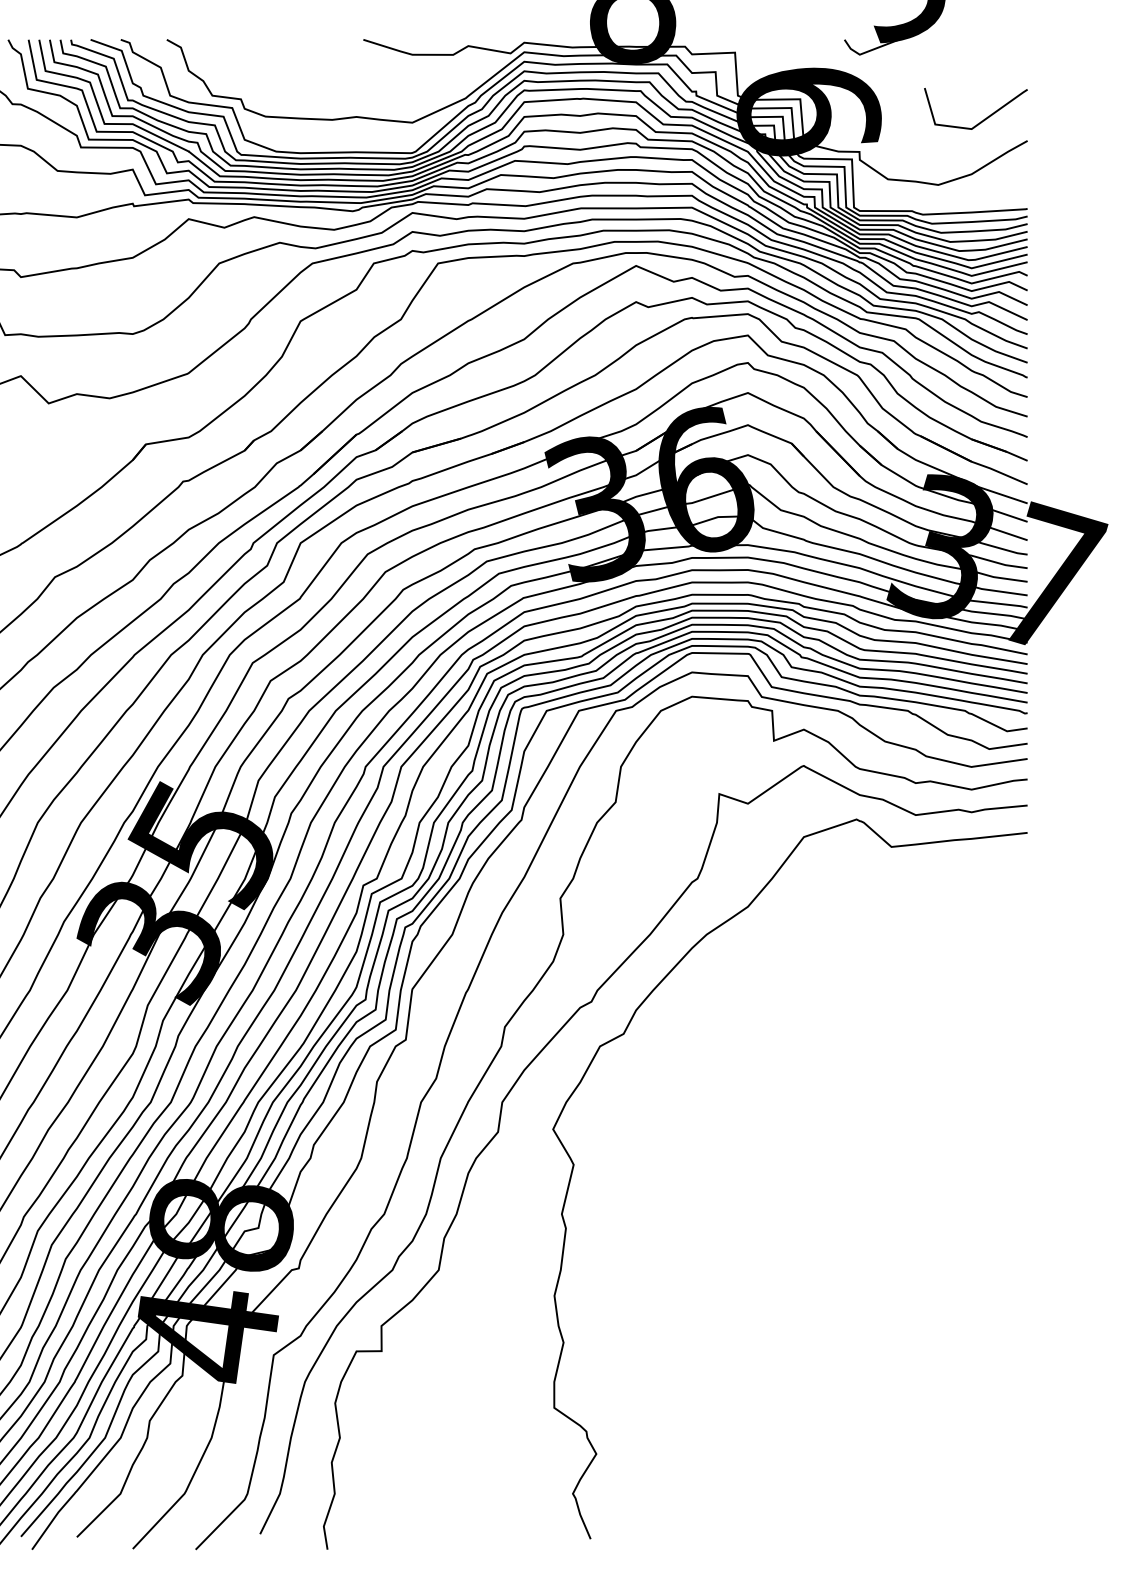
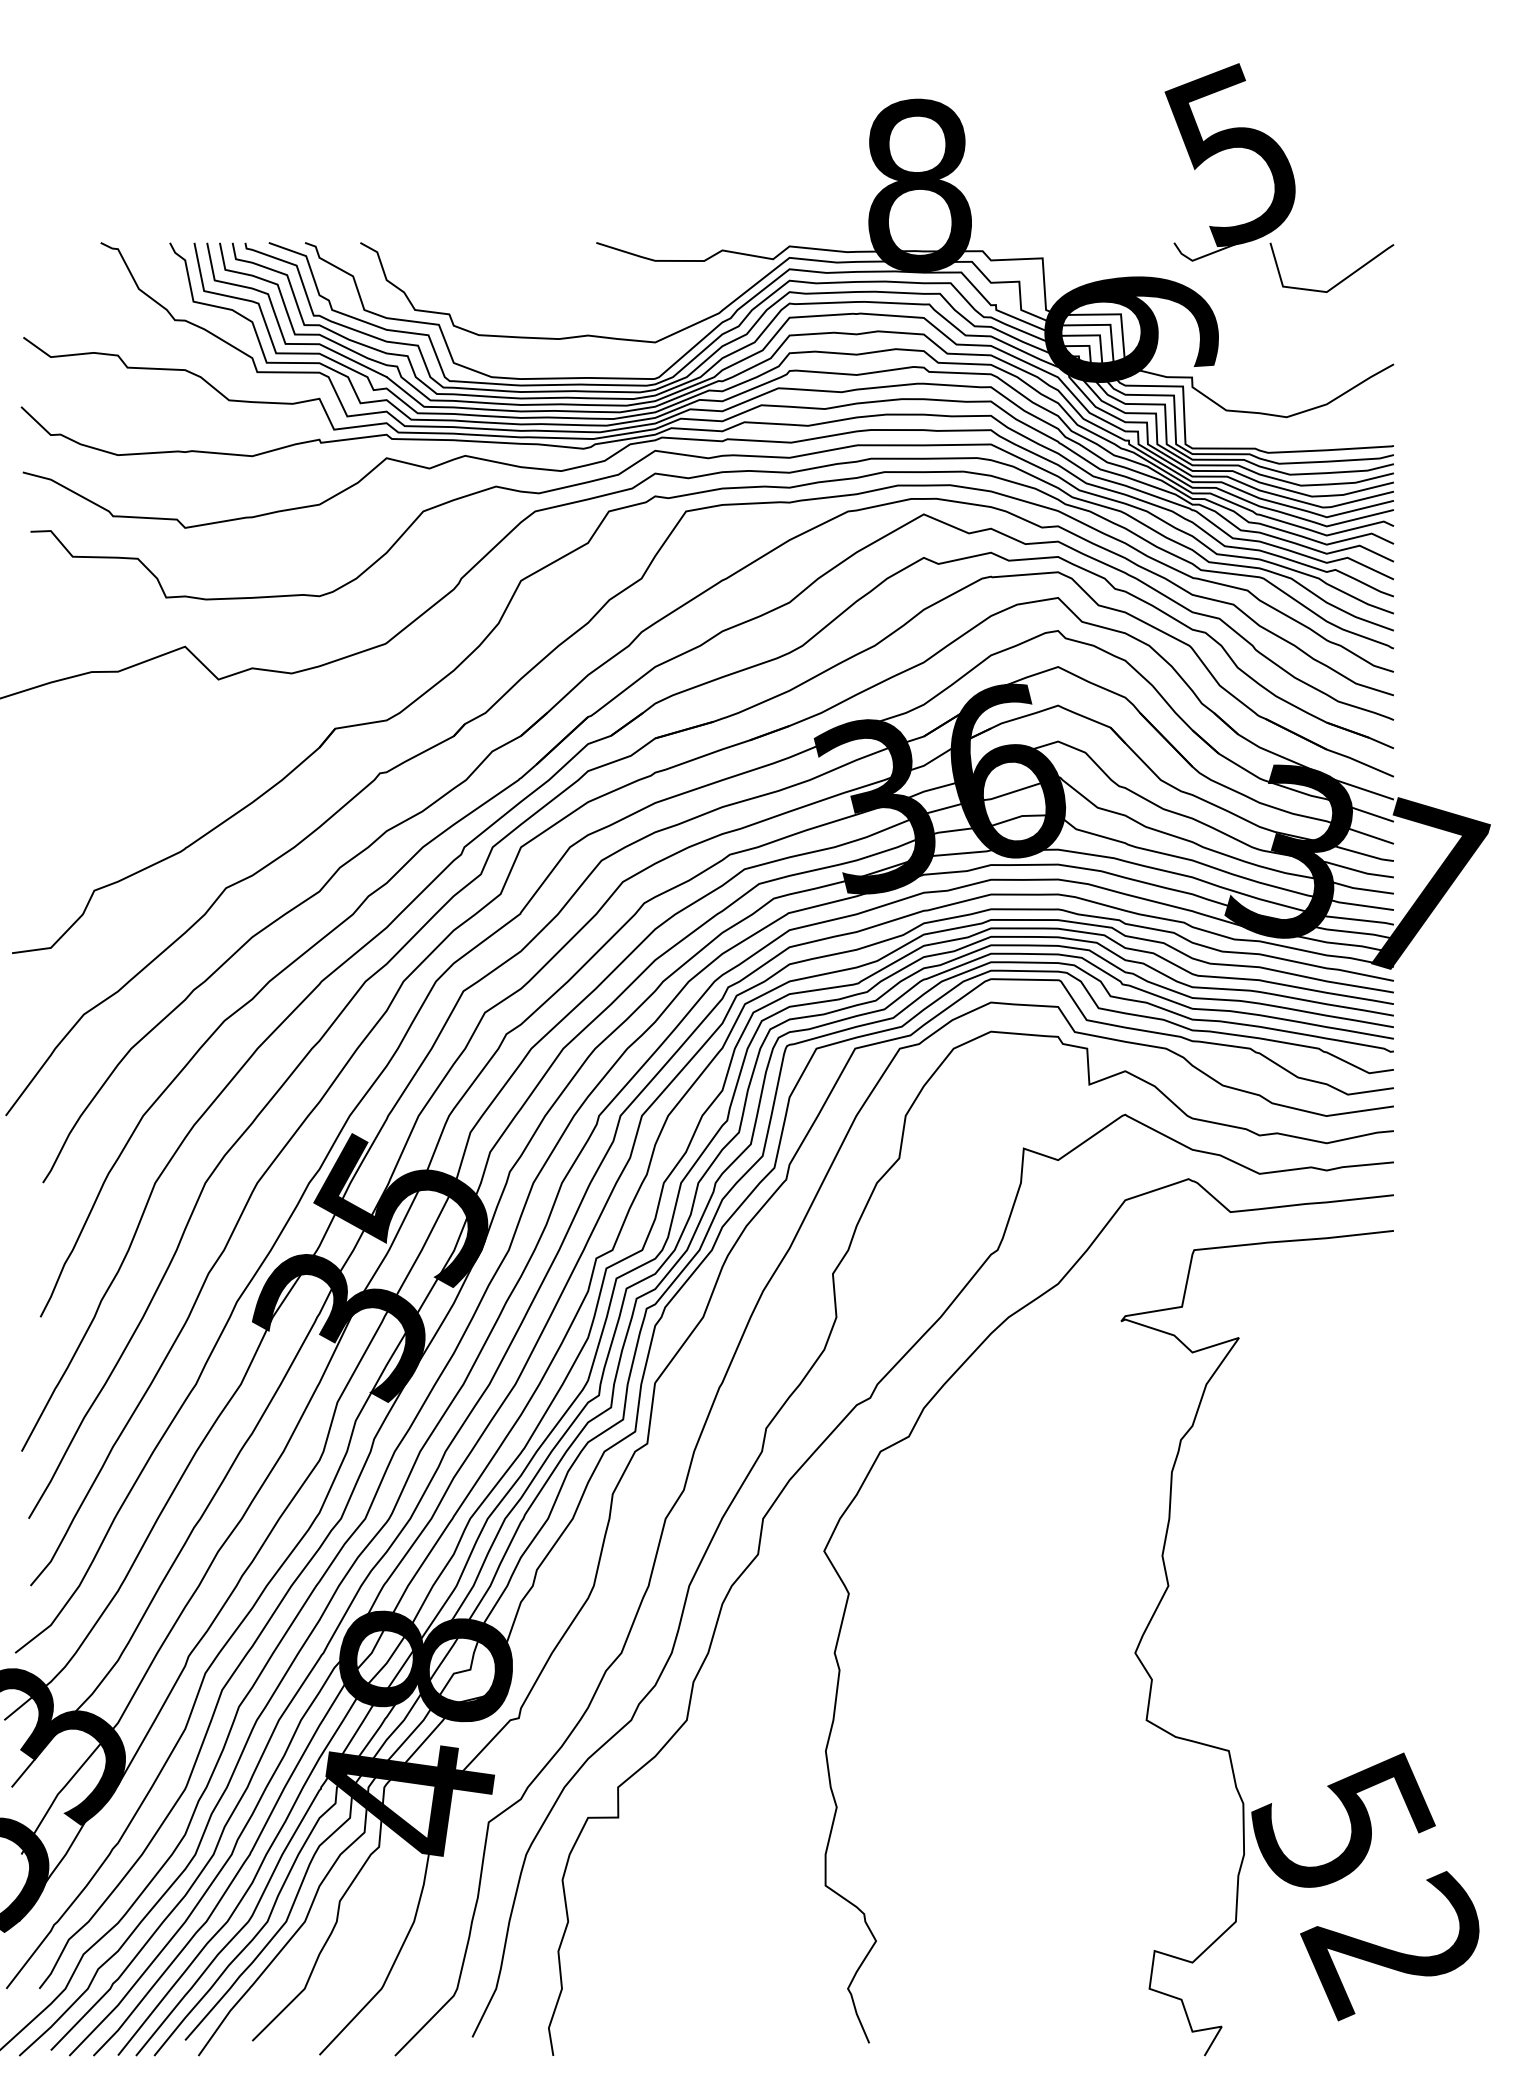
line: (982, 120) -> (1339, 281), moved
part: (889, 1294) -> (1228, 1749), added

